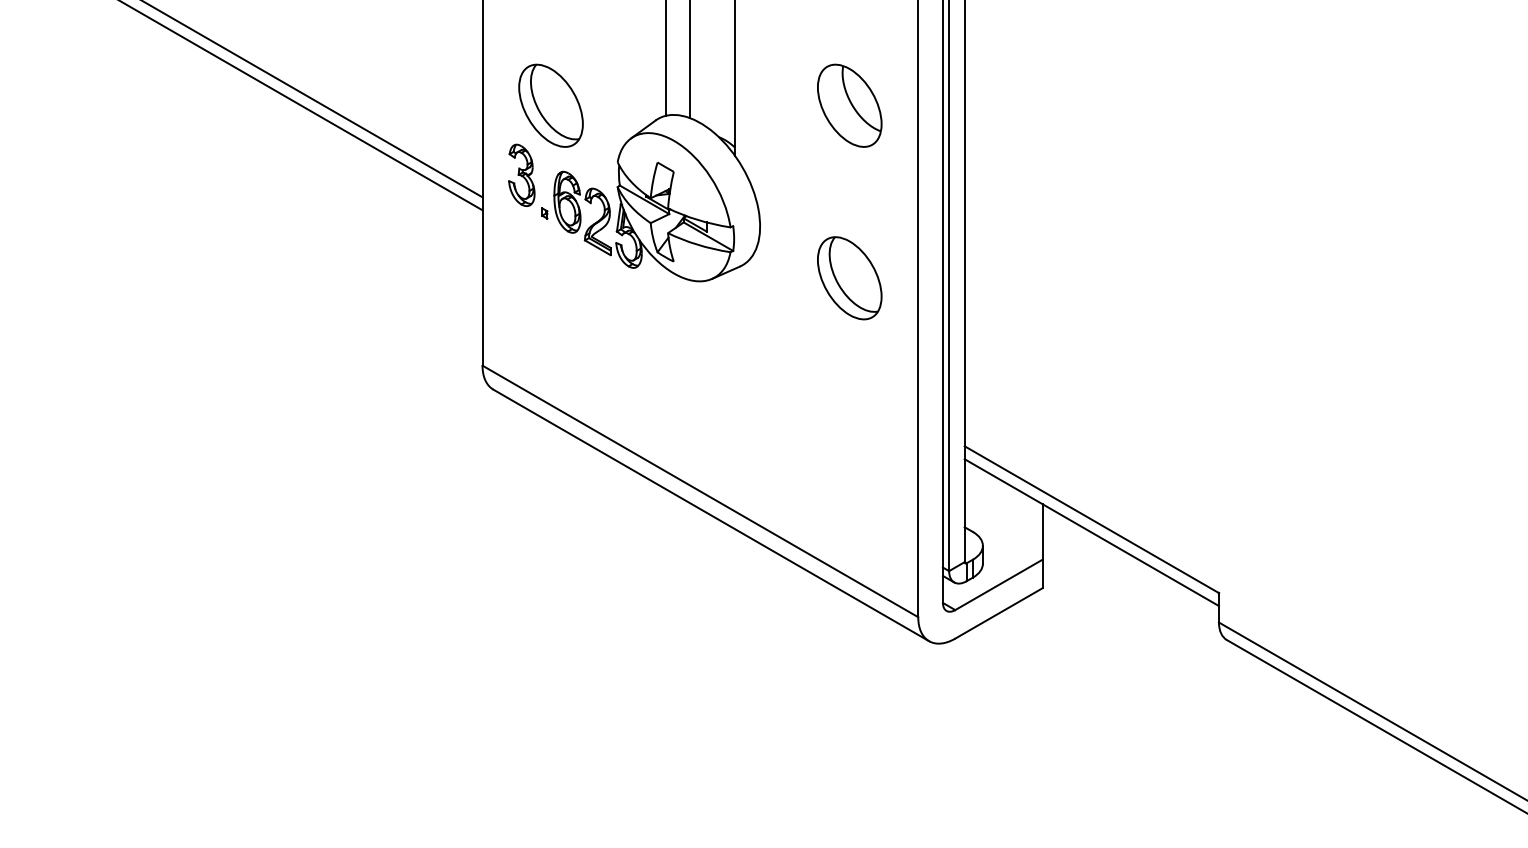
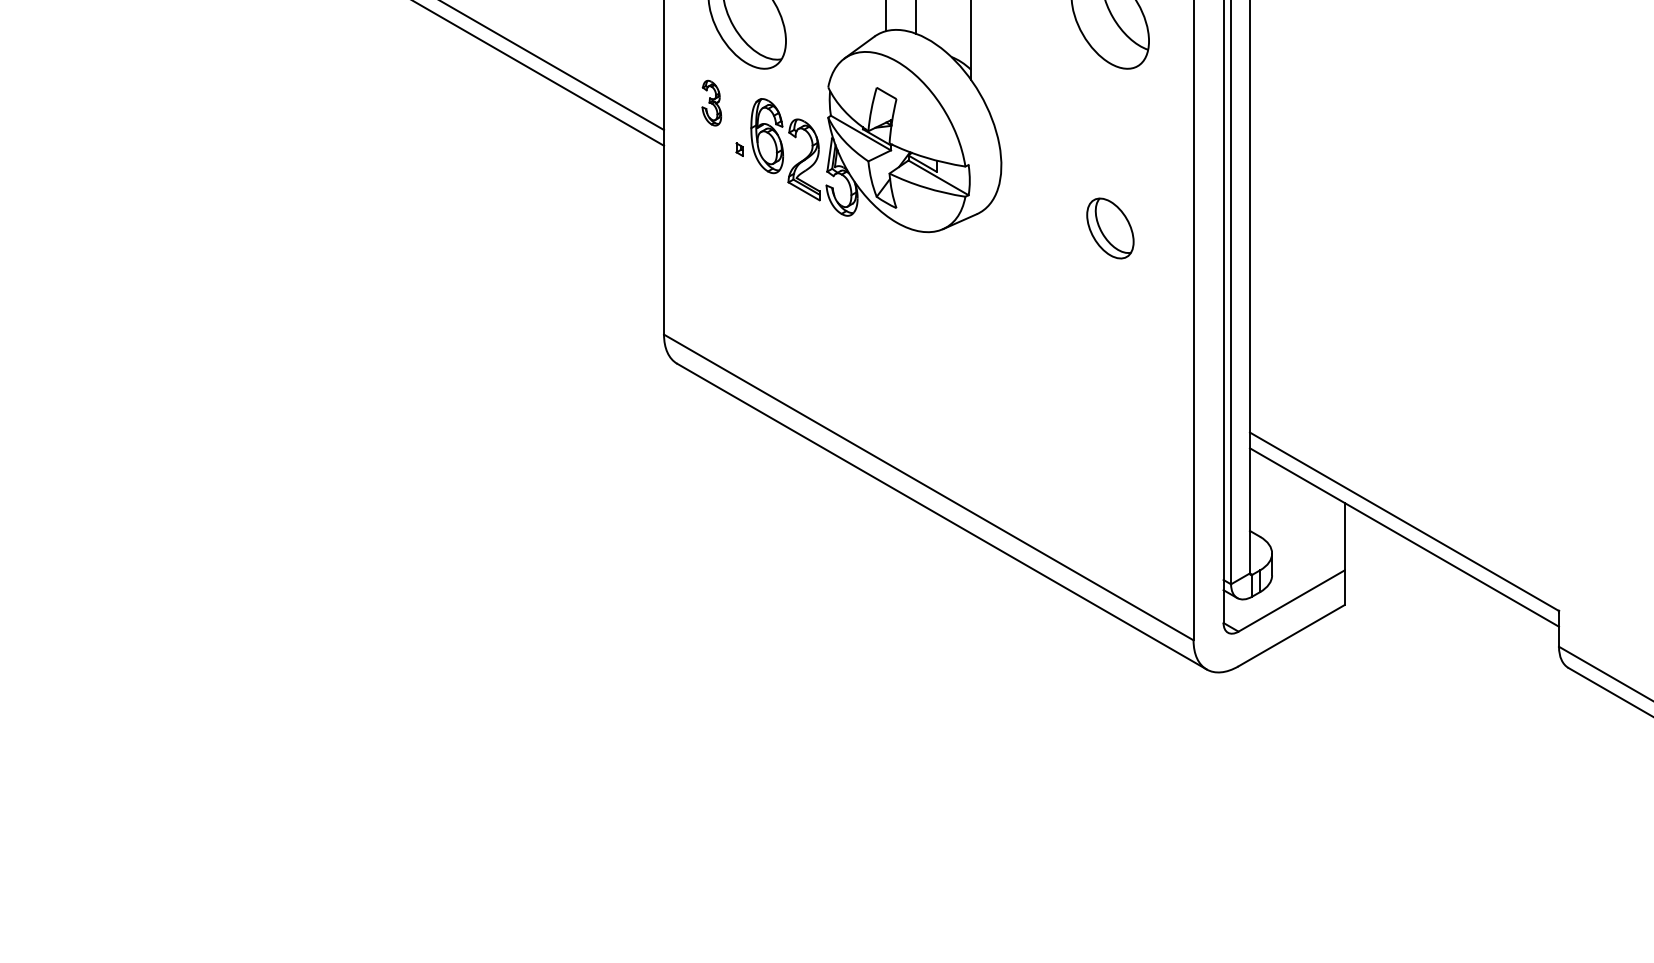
part: (521, 174) -> (711, 102), size x0.6
part: (849, 278) -> (1109, 228), size x0.6

